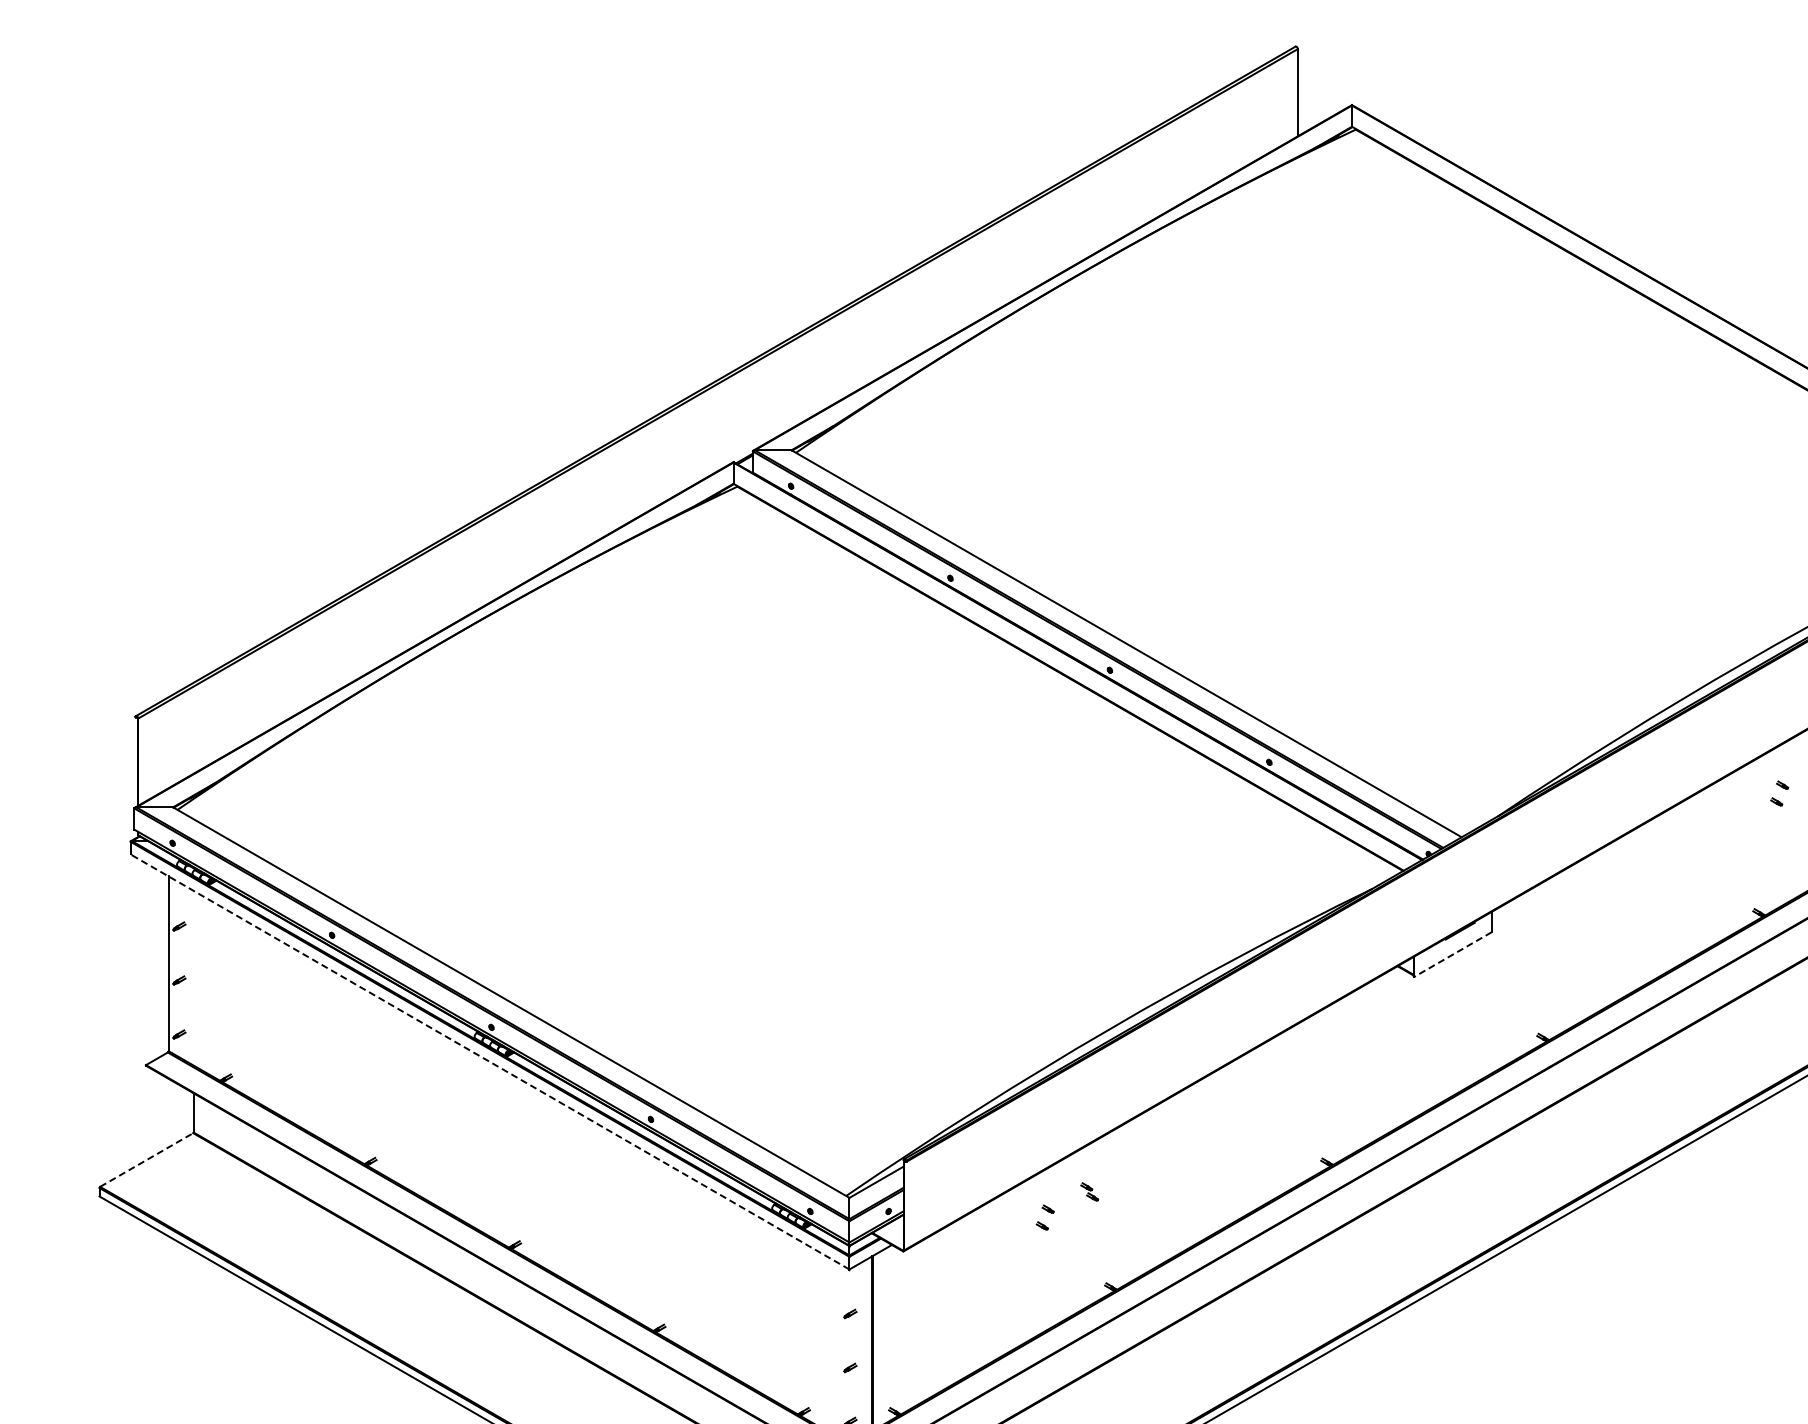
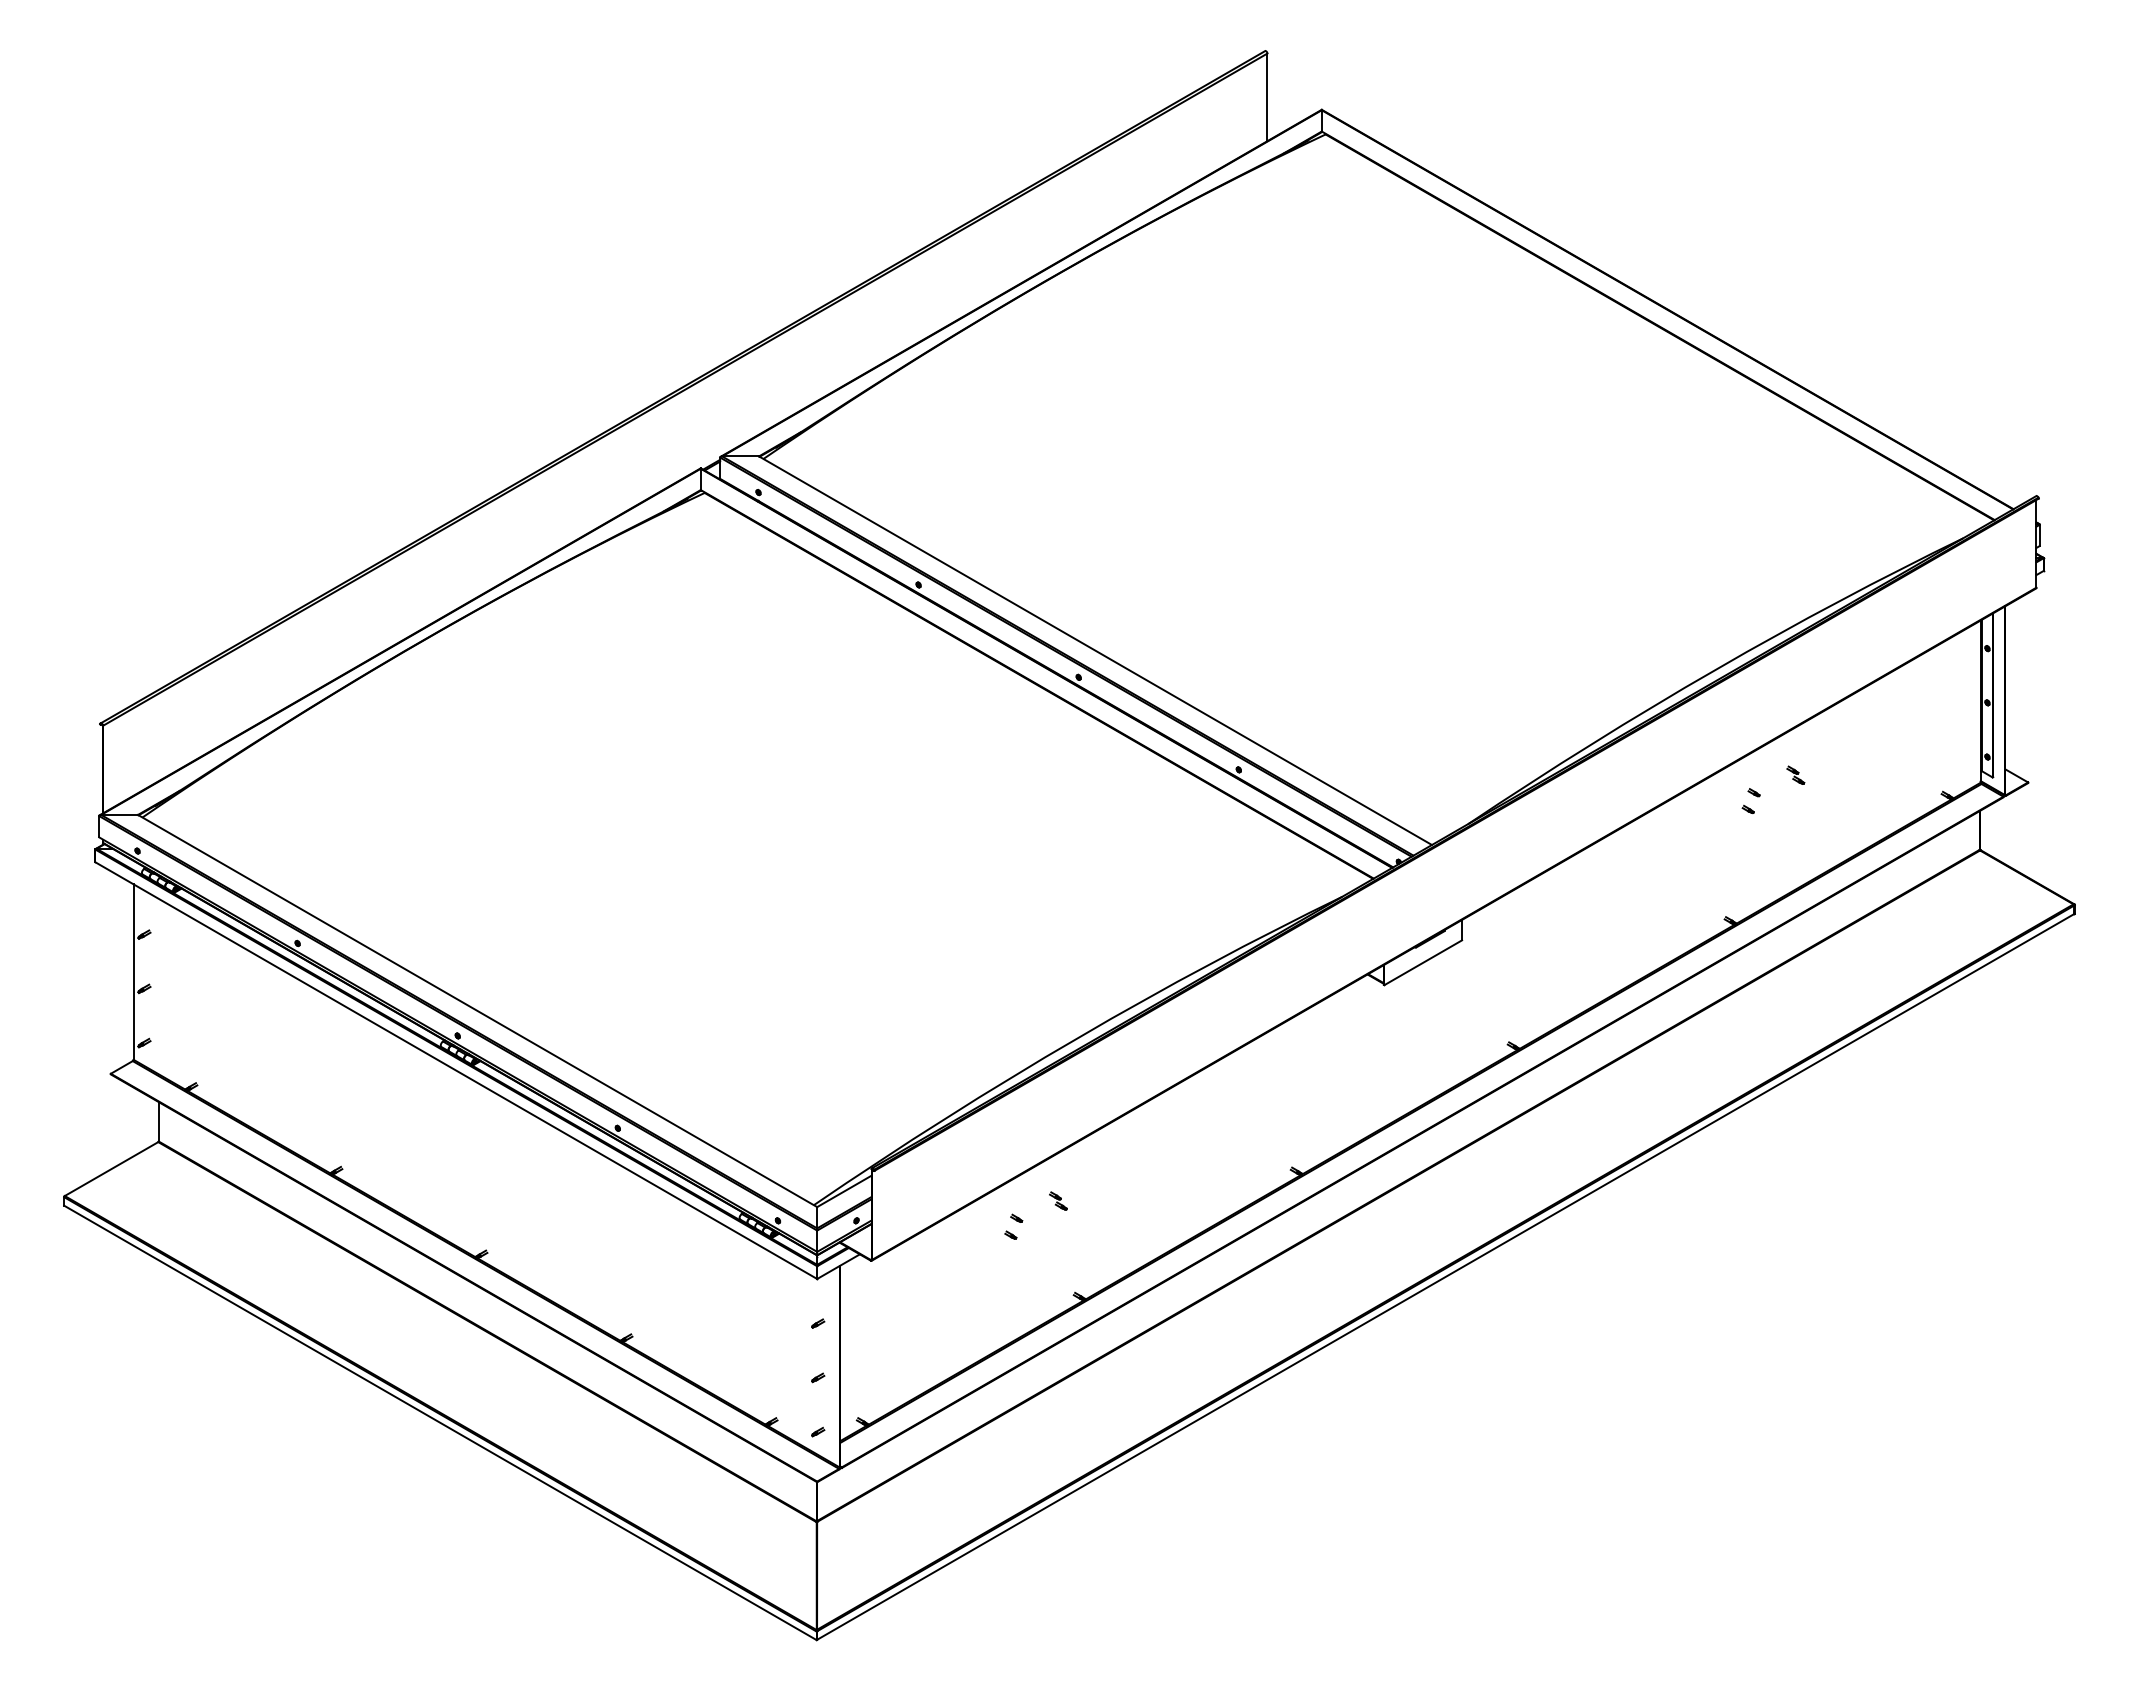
line: (1453, 954) -> (1423, 962), dashed -> solid
line: (490, 1061) -> (456, 1070), dashed -> solid
line: (146, 1160) -> (111, 1169), dashed -> solid

